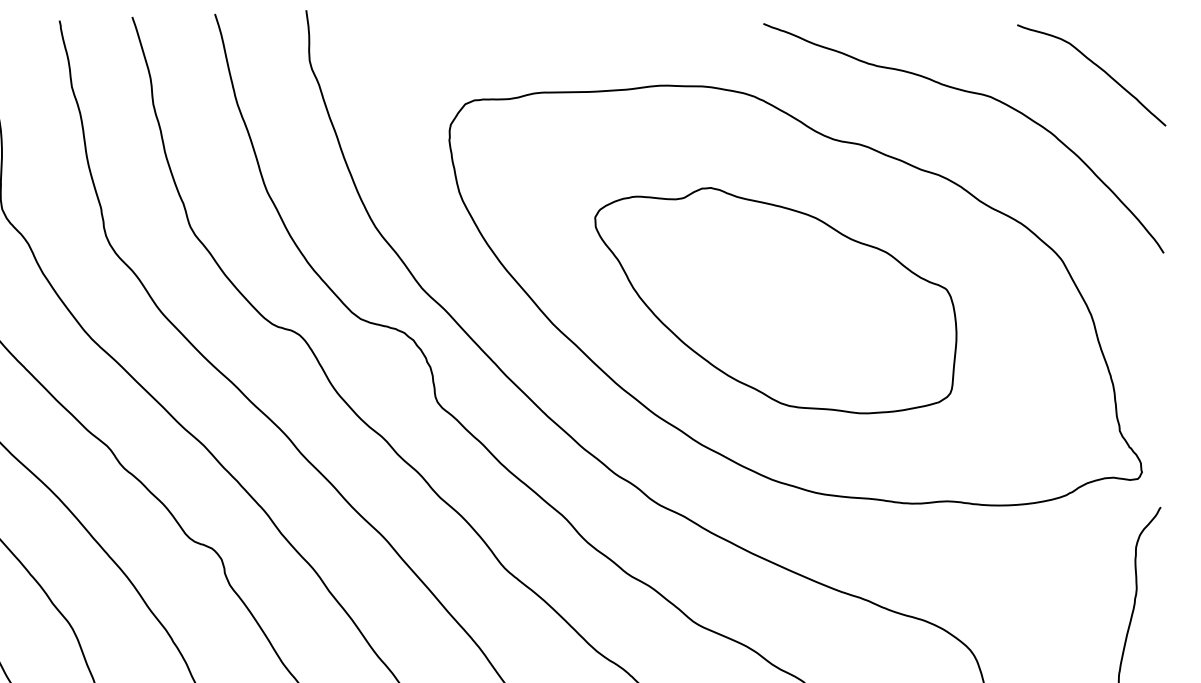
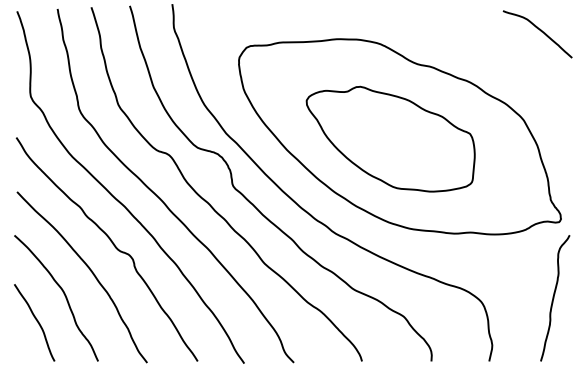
curve: (970, 94) -> (481, 43), removed

